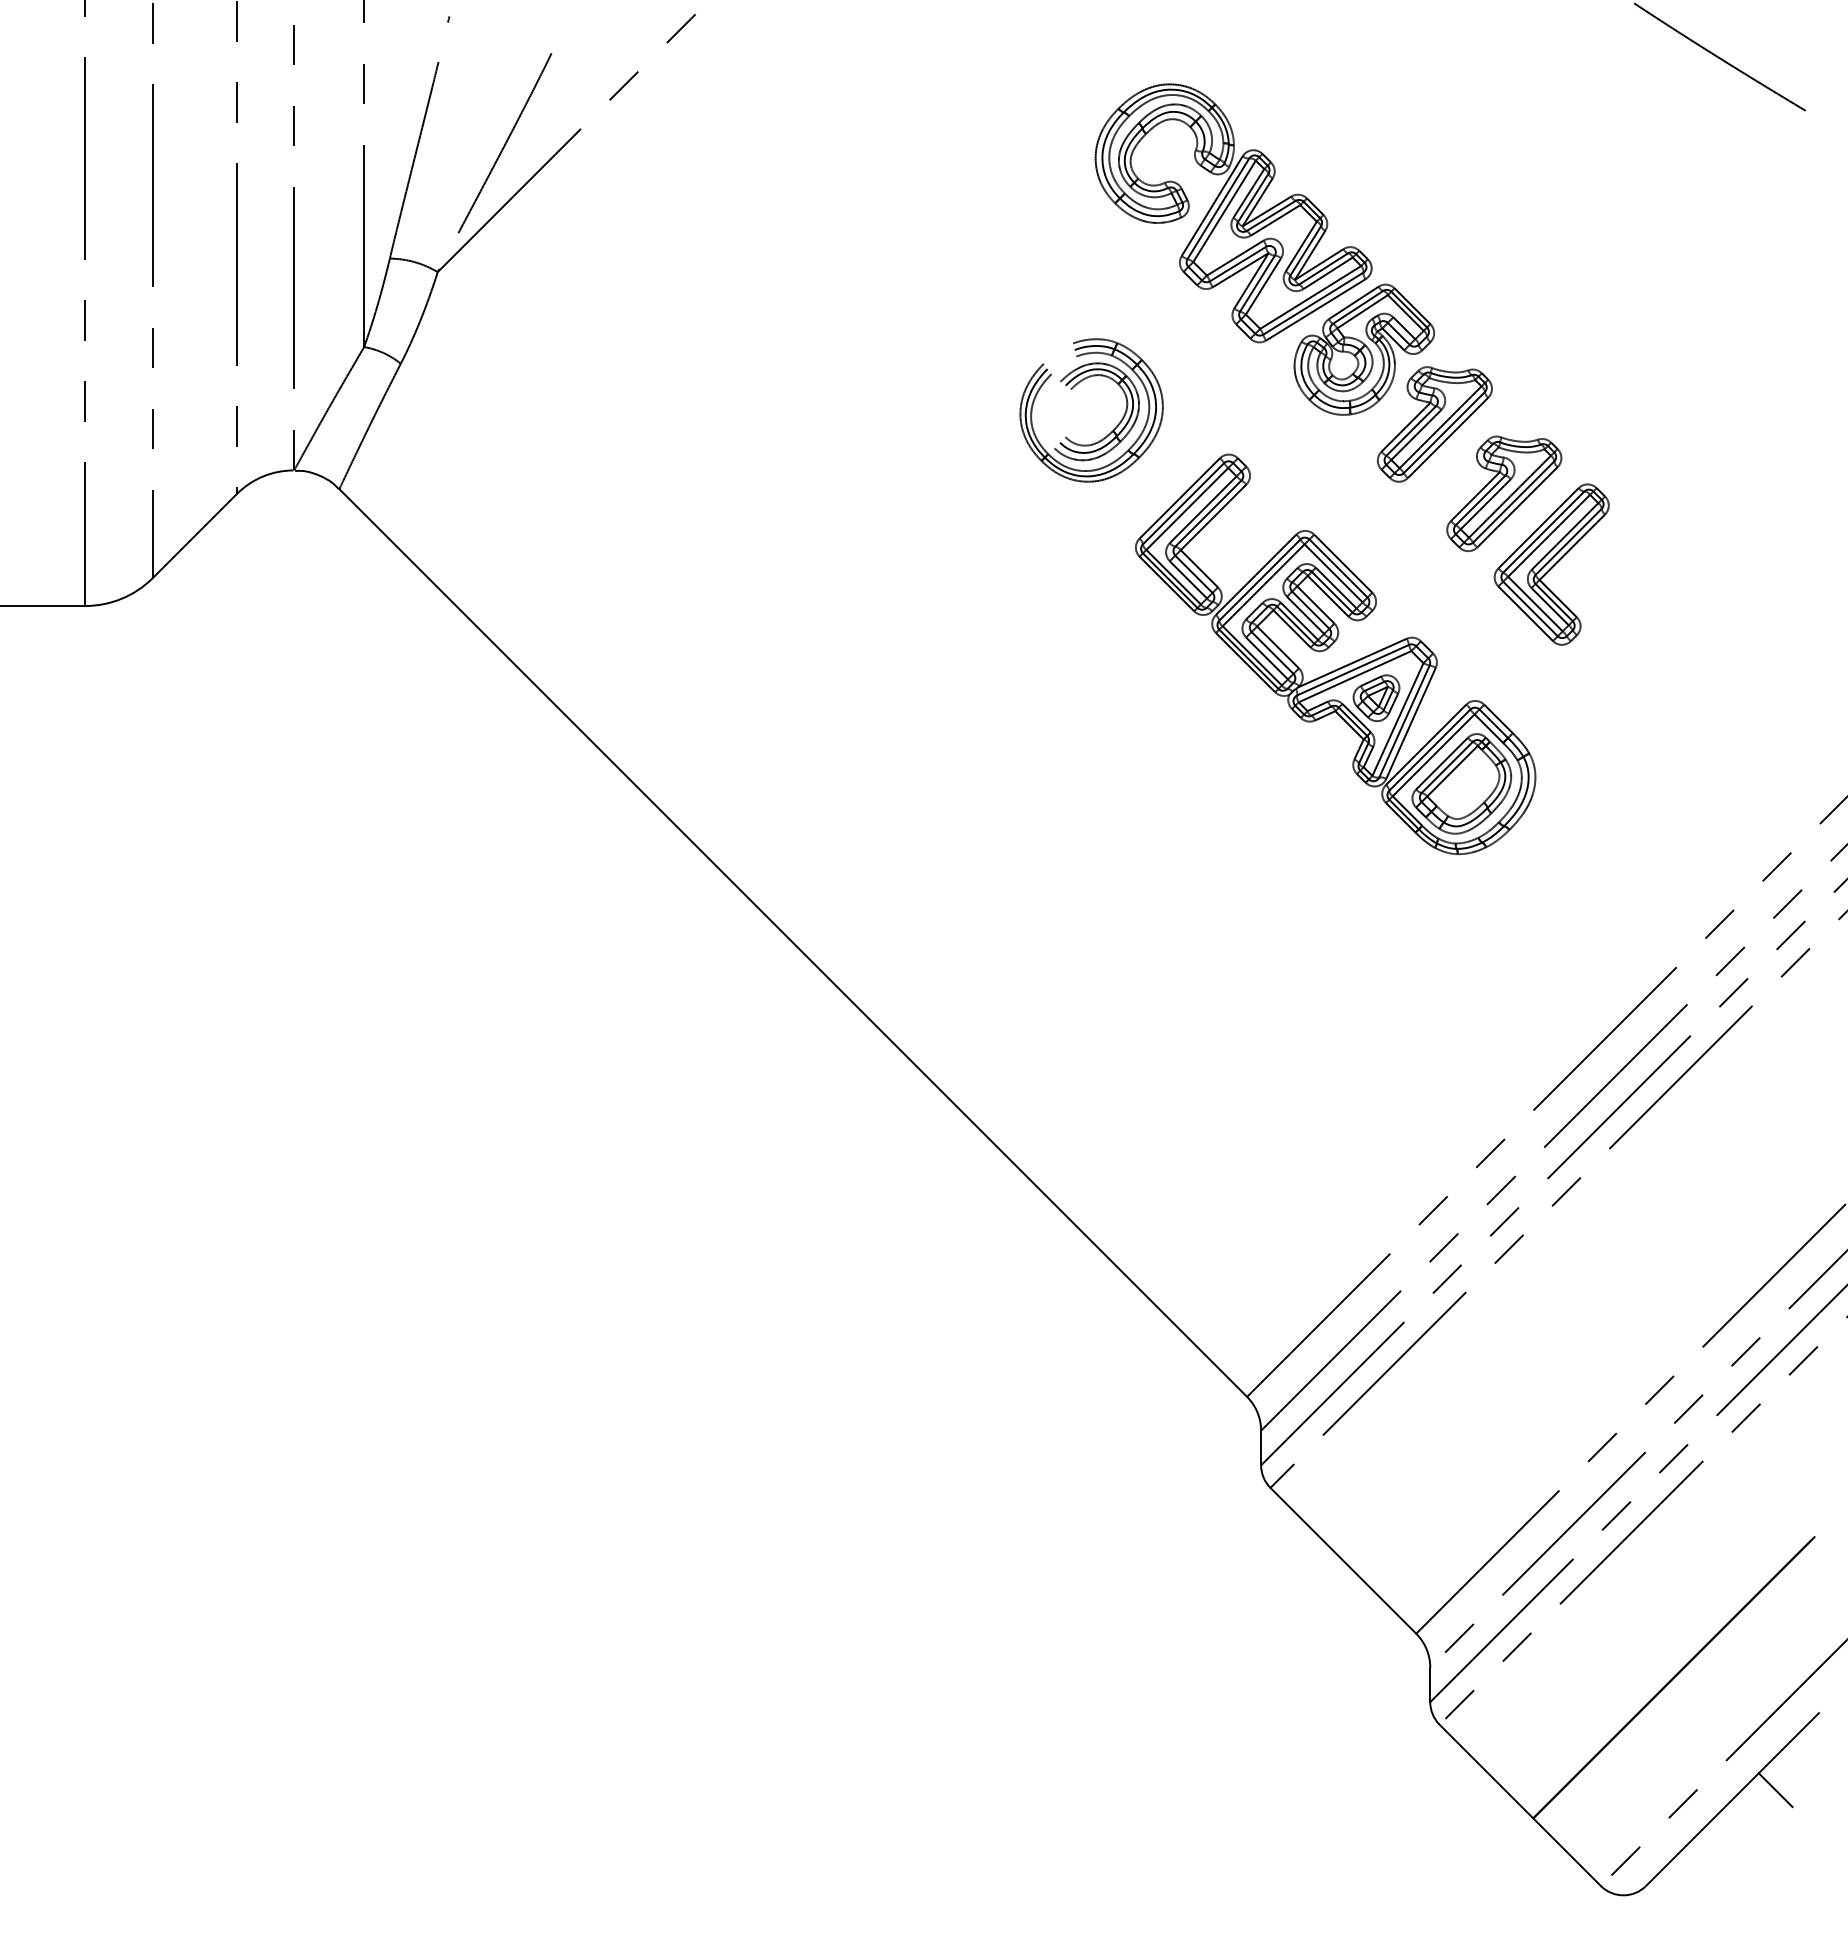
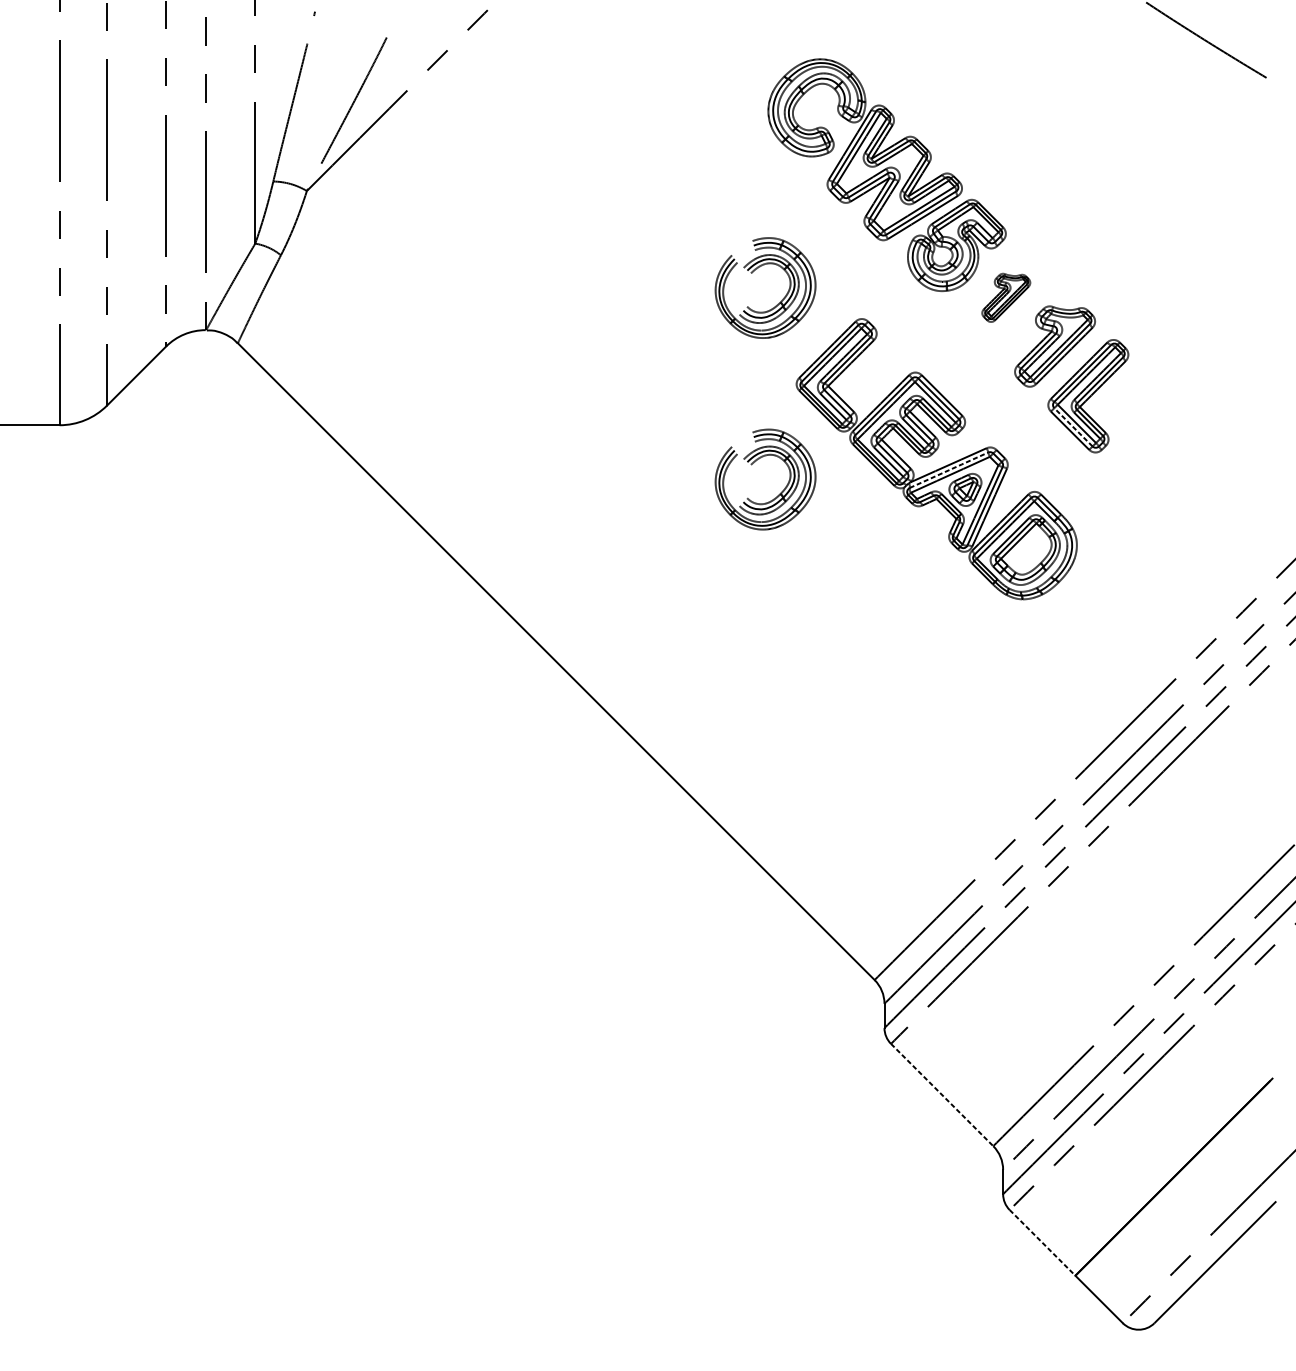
part: (1434, 424) -> (1006, 297), size x0.6
line: (1530, 608) -> (1073, 426), solid -> dashed
part: (1072, 662) -> (752, 464), added
line: (1353, 670) -> (949, 470), solid -> dashed
line: (1343, 1561) -> (942, 1095), solid -> dashed
line: (1486, 1771) -> (1042, 1242), solid -> dashed
line: (1775, 1790) -> (1245, 1256), removed

